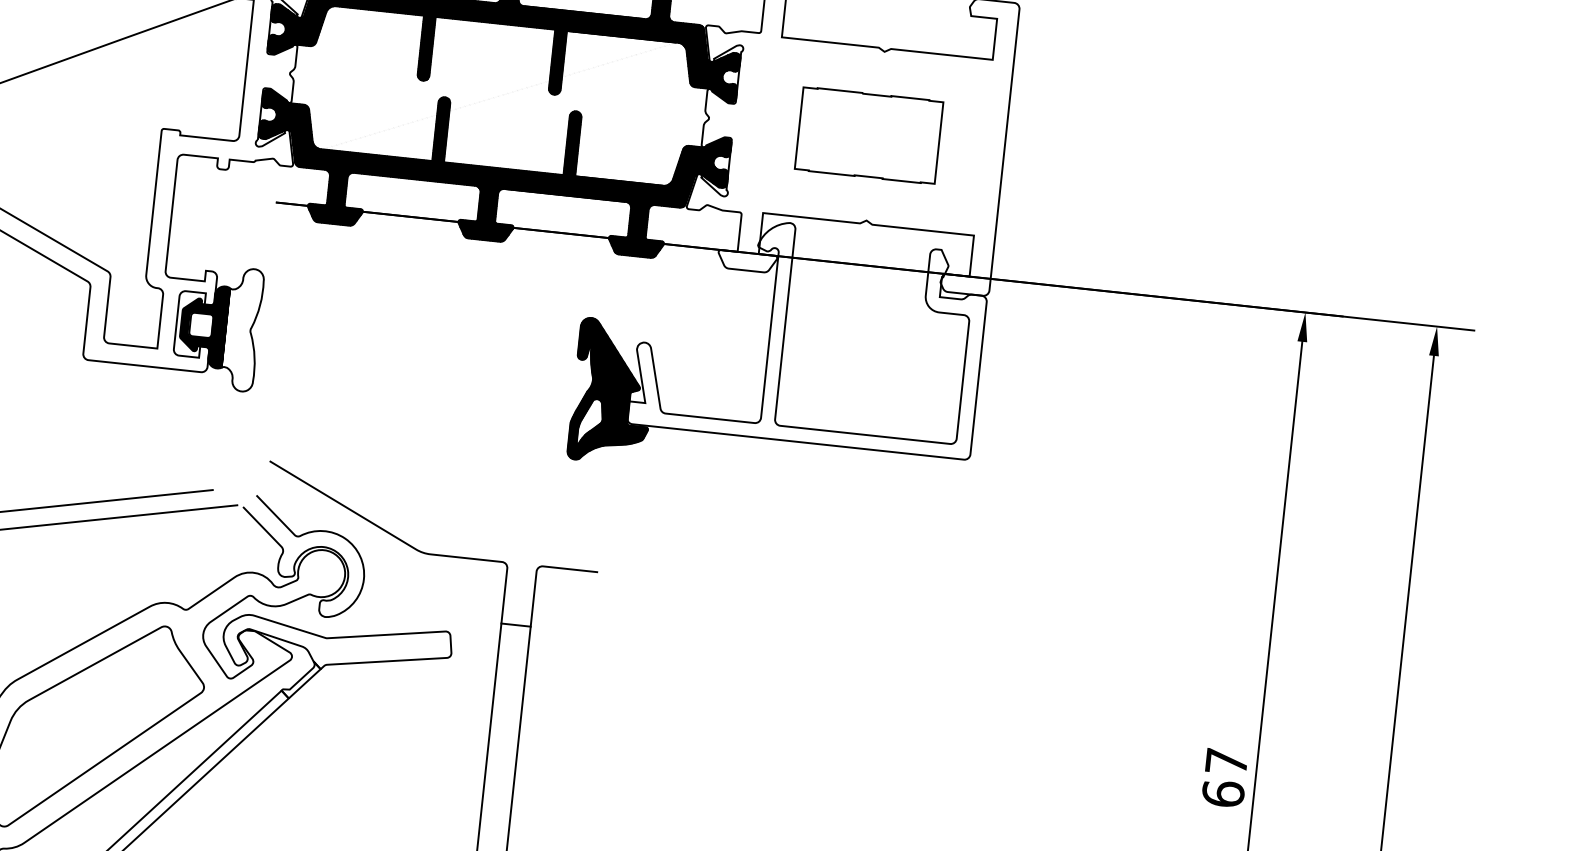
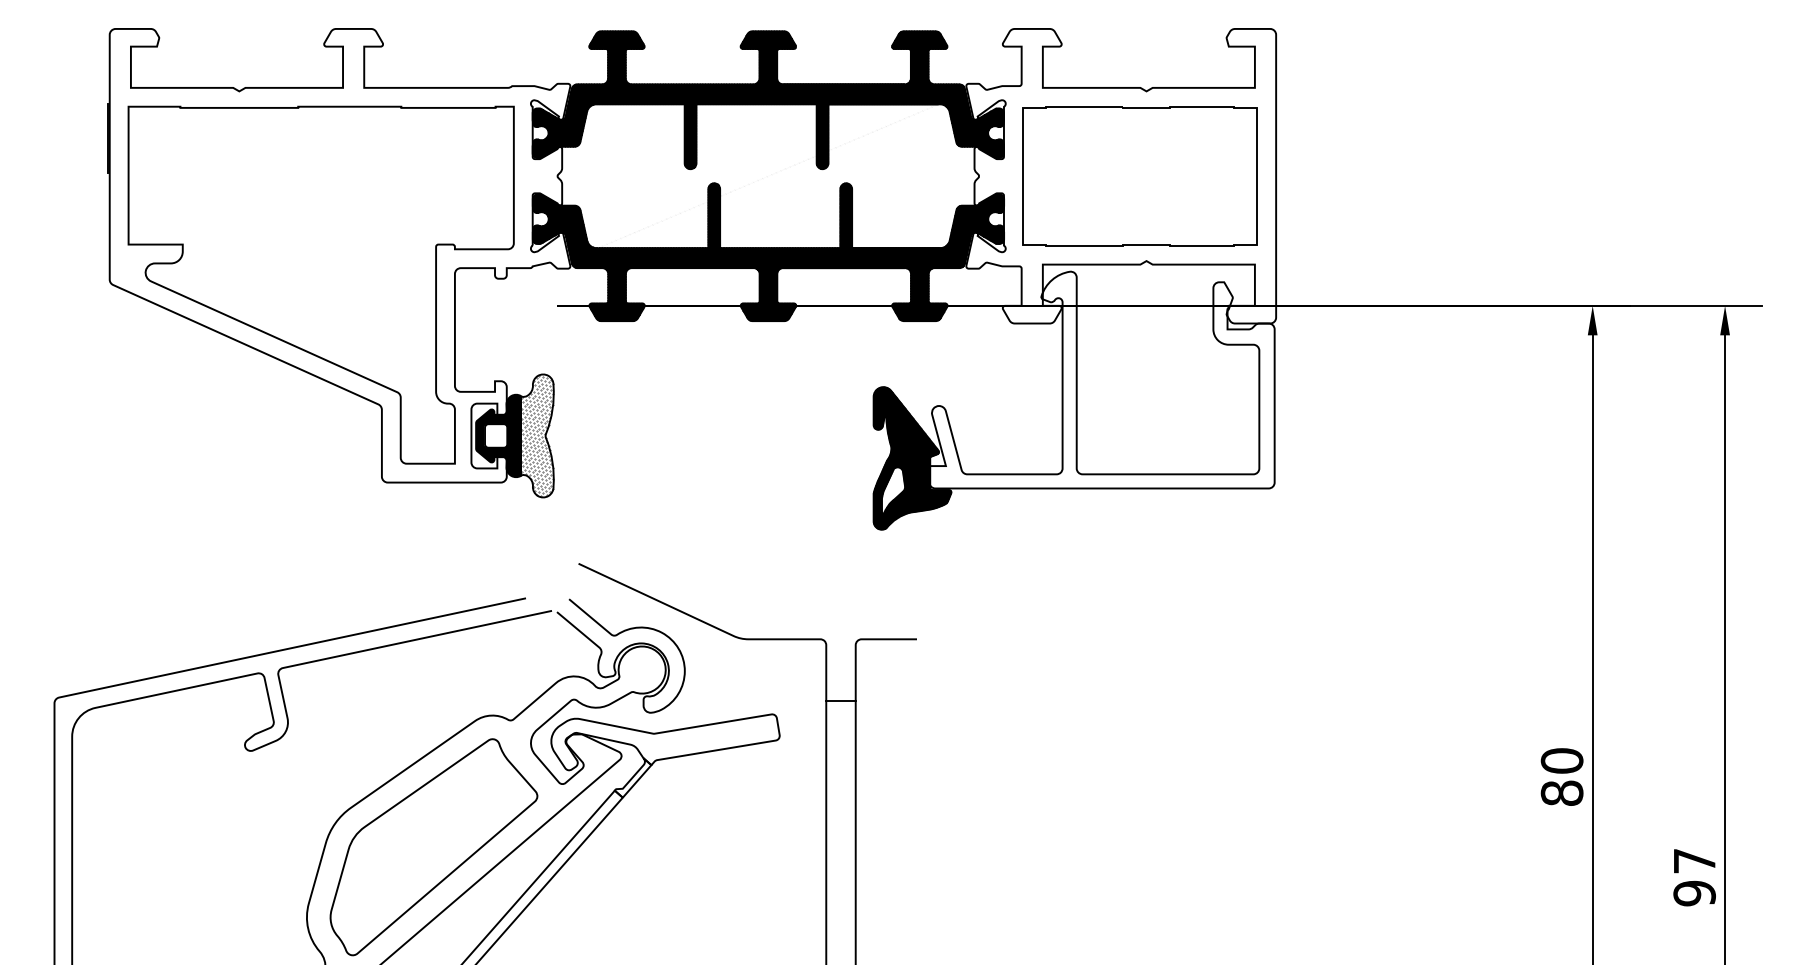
part: (868, 135) -> (1139, 176), size x1.67
hatch: (242, 329) -> (537, 435), added
text: (1224, 777) -> (1561, 776), 67 -> 80

